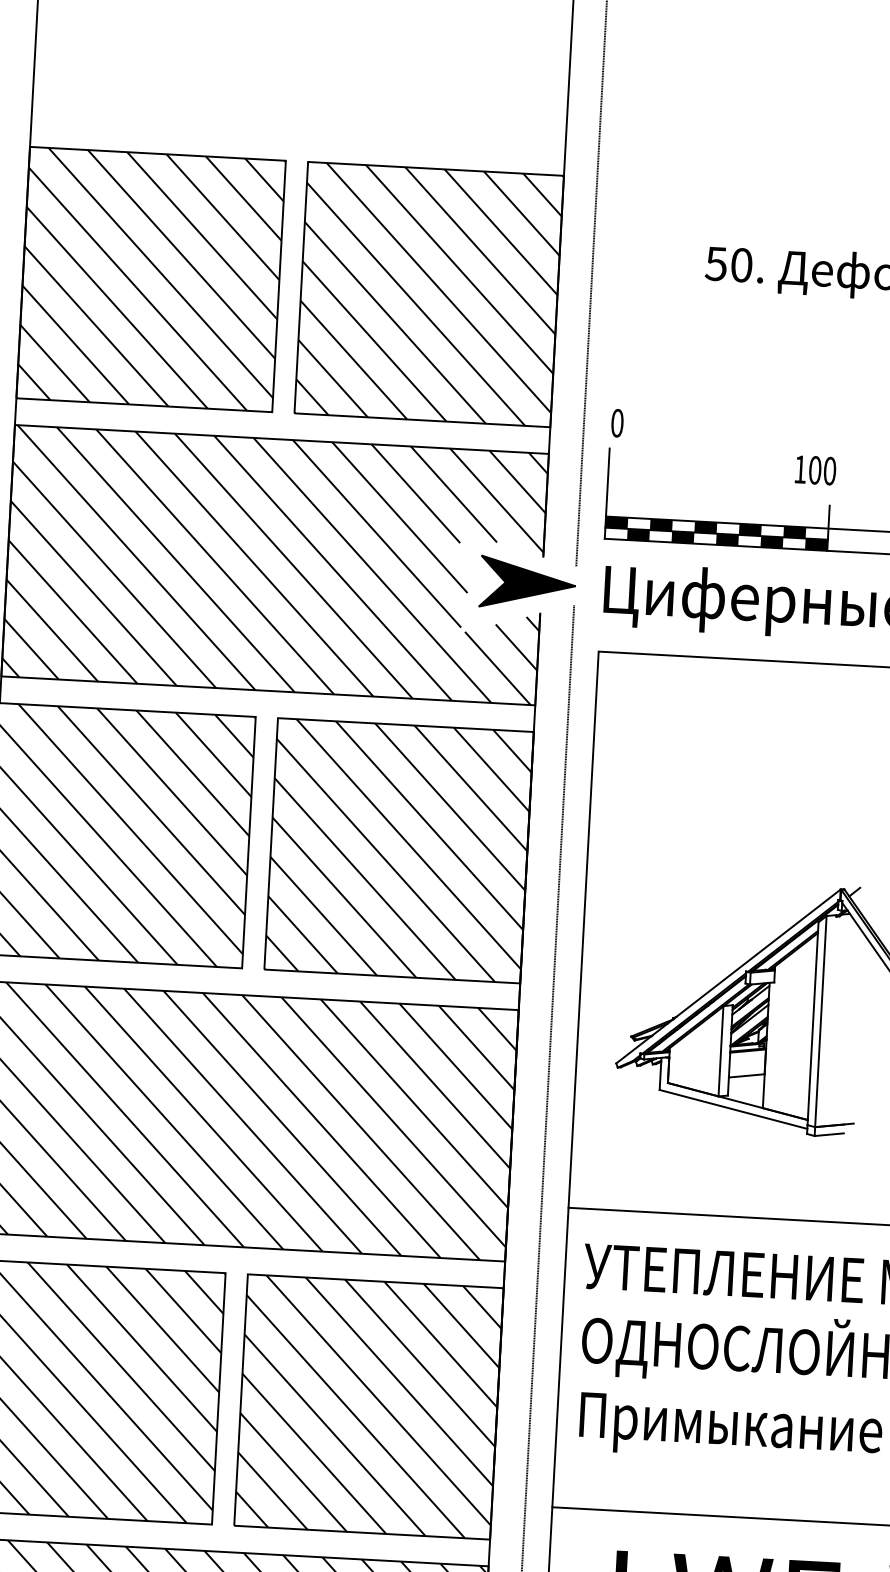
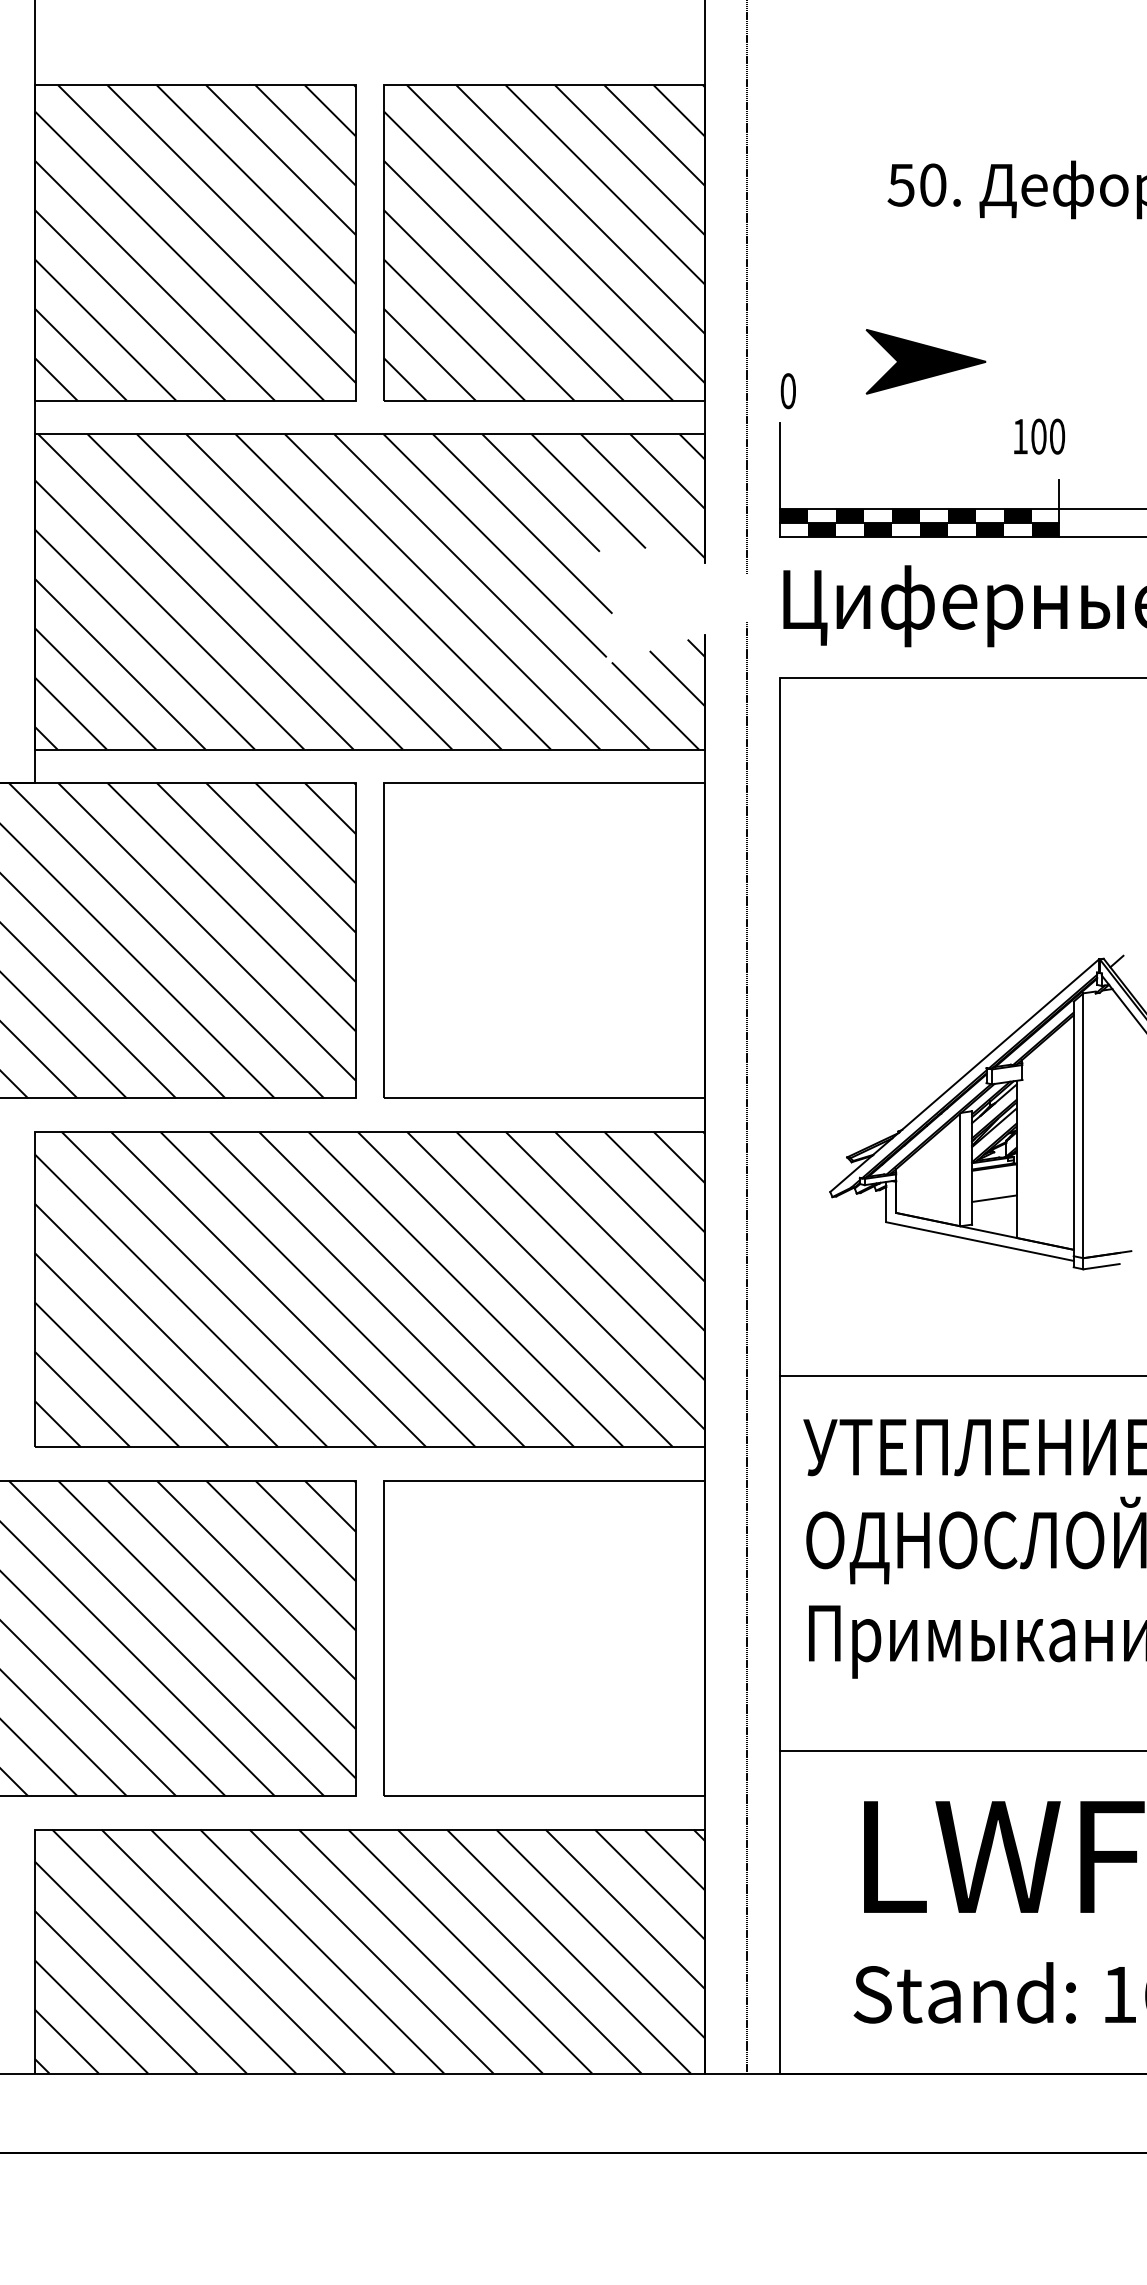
part: (527, 583) -> (925, 361), moved
hatch: (398, 850) -> (543, 940), removed
hatch: (368, 1406) -> (543, 1638), removed

